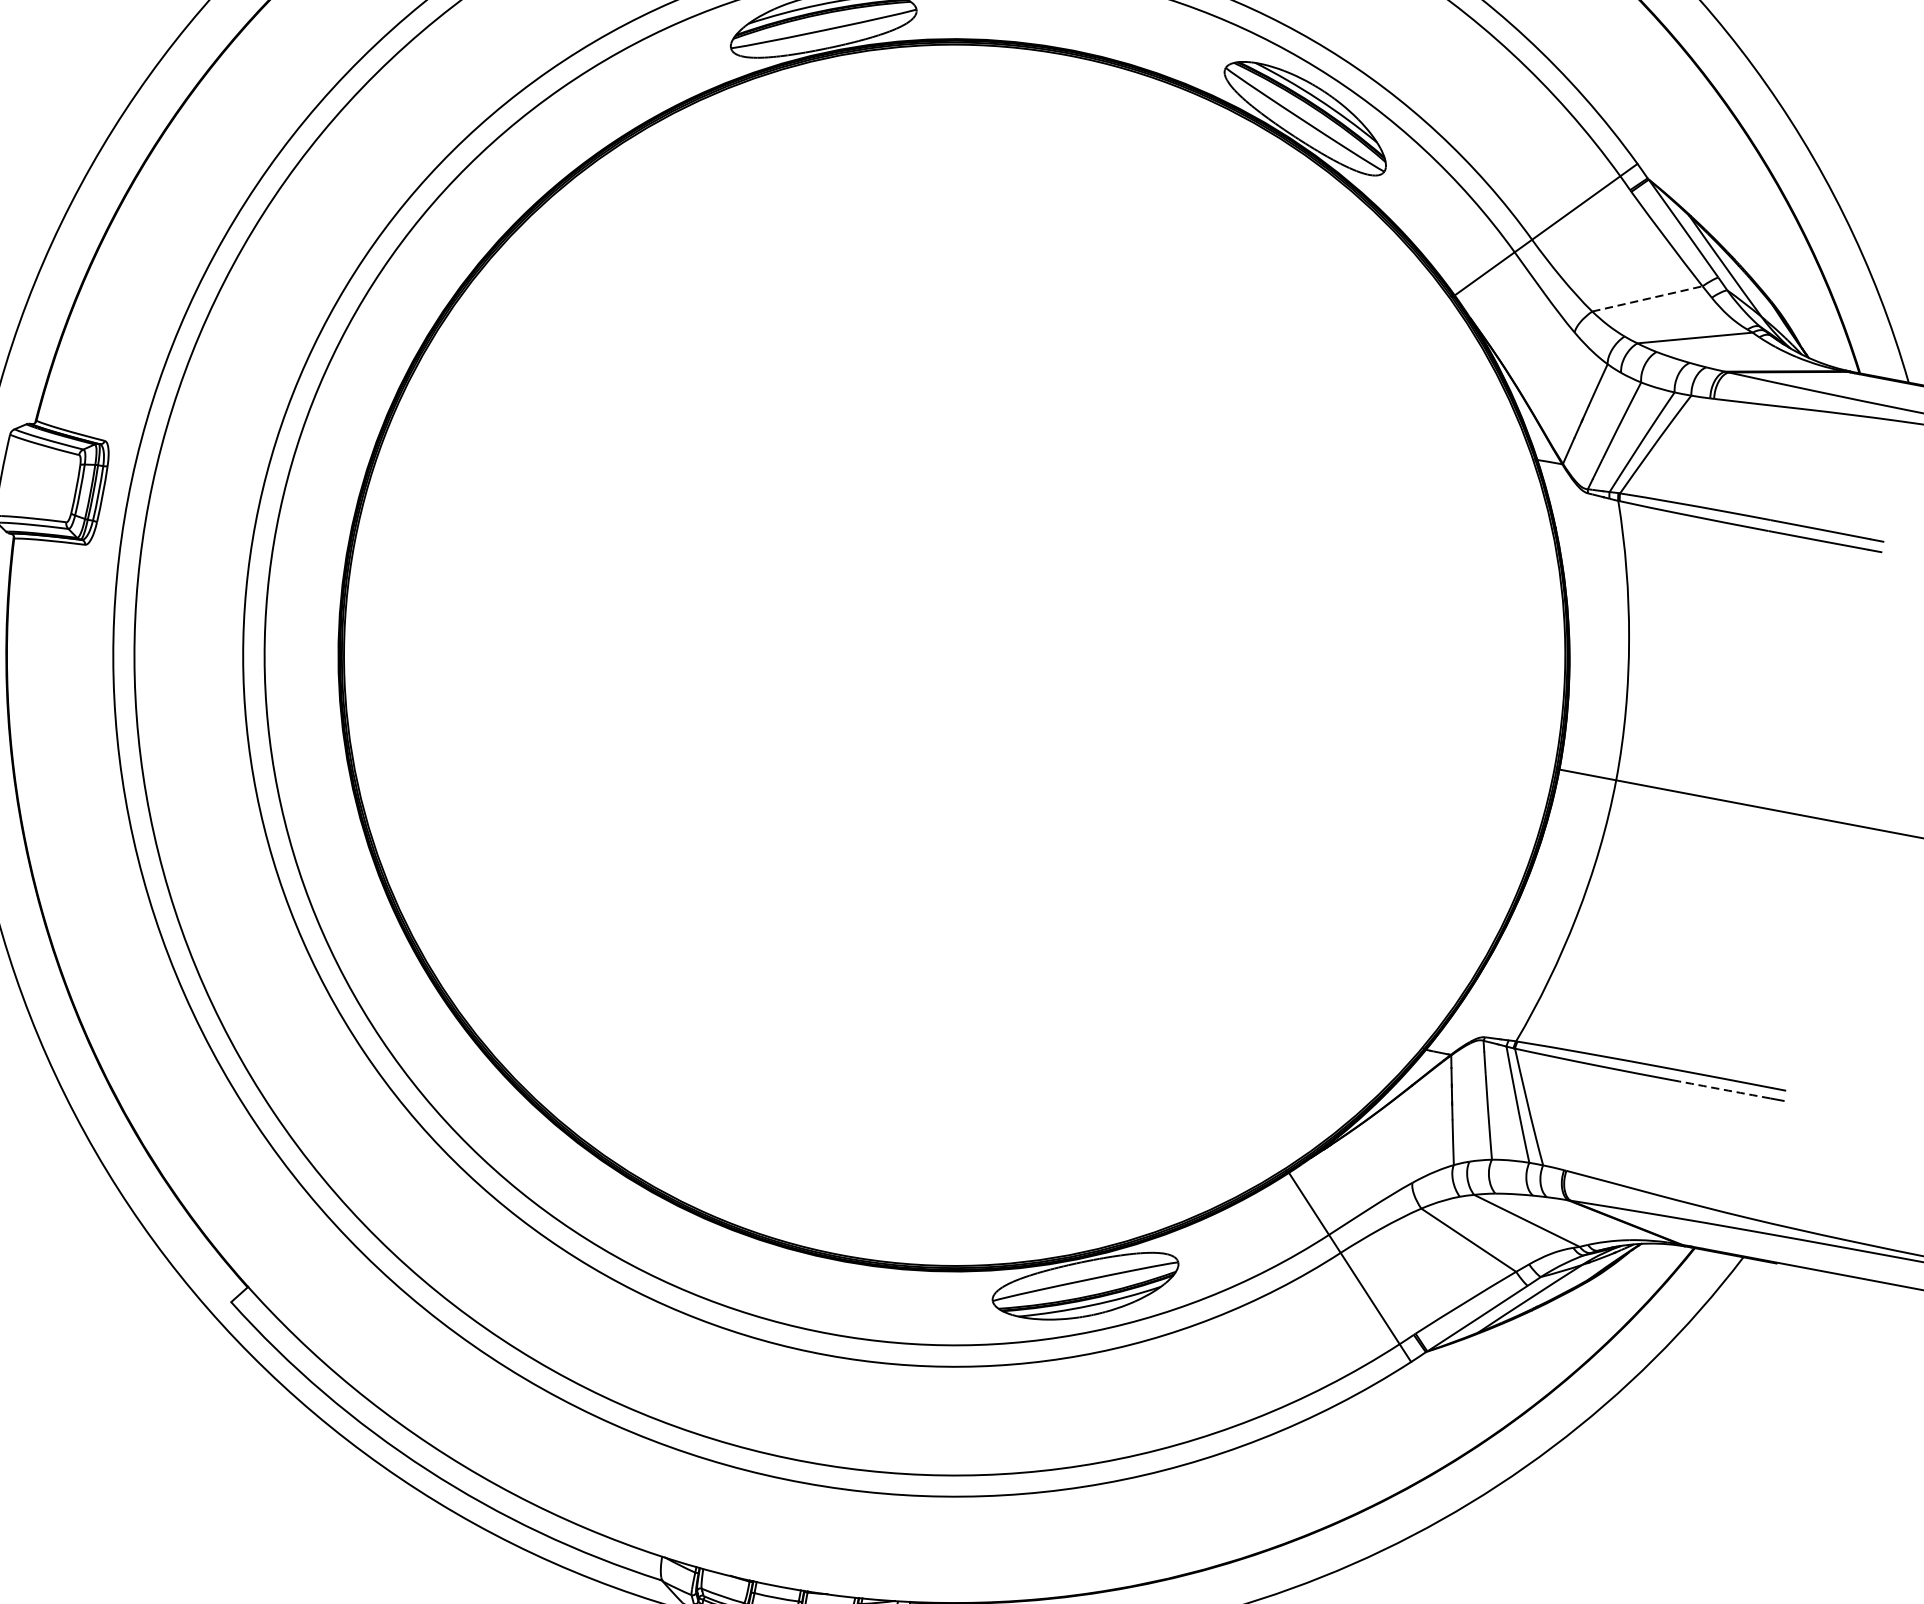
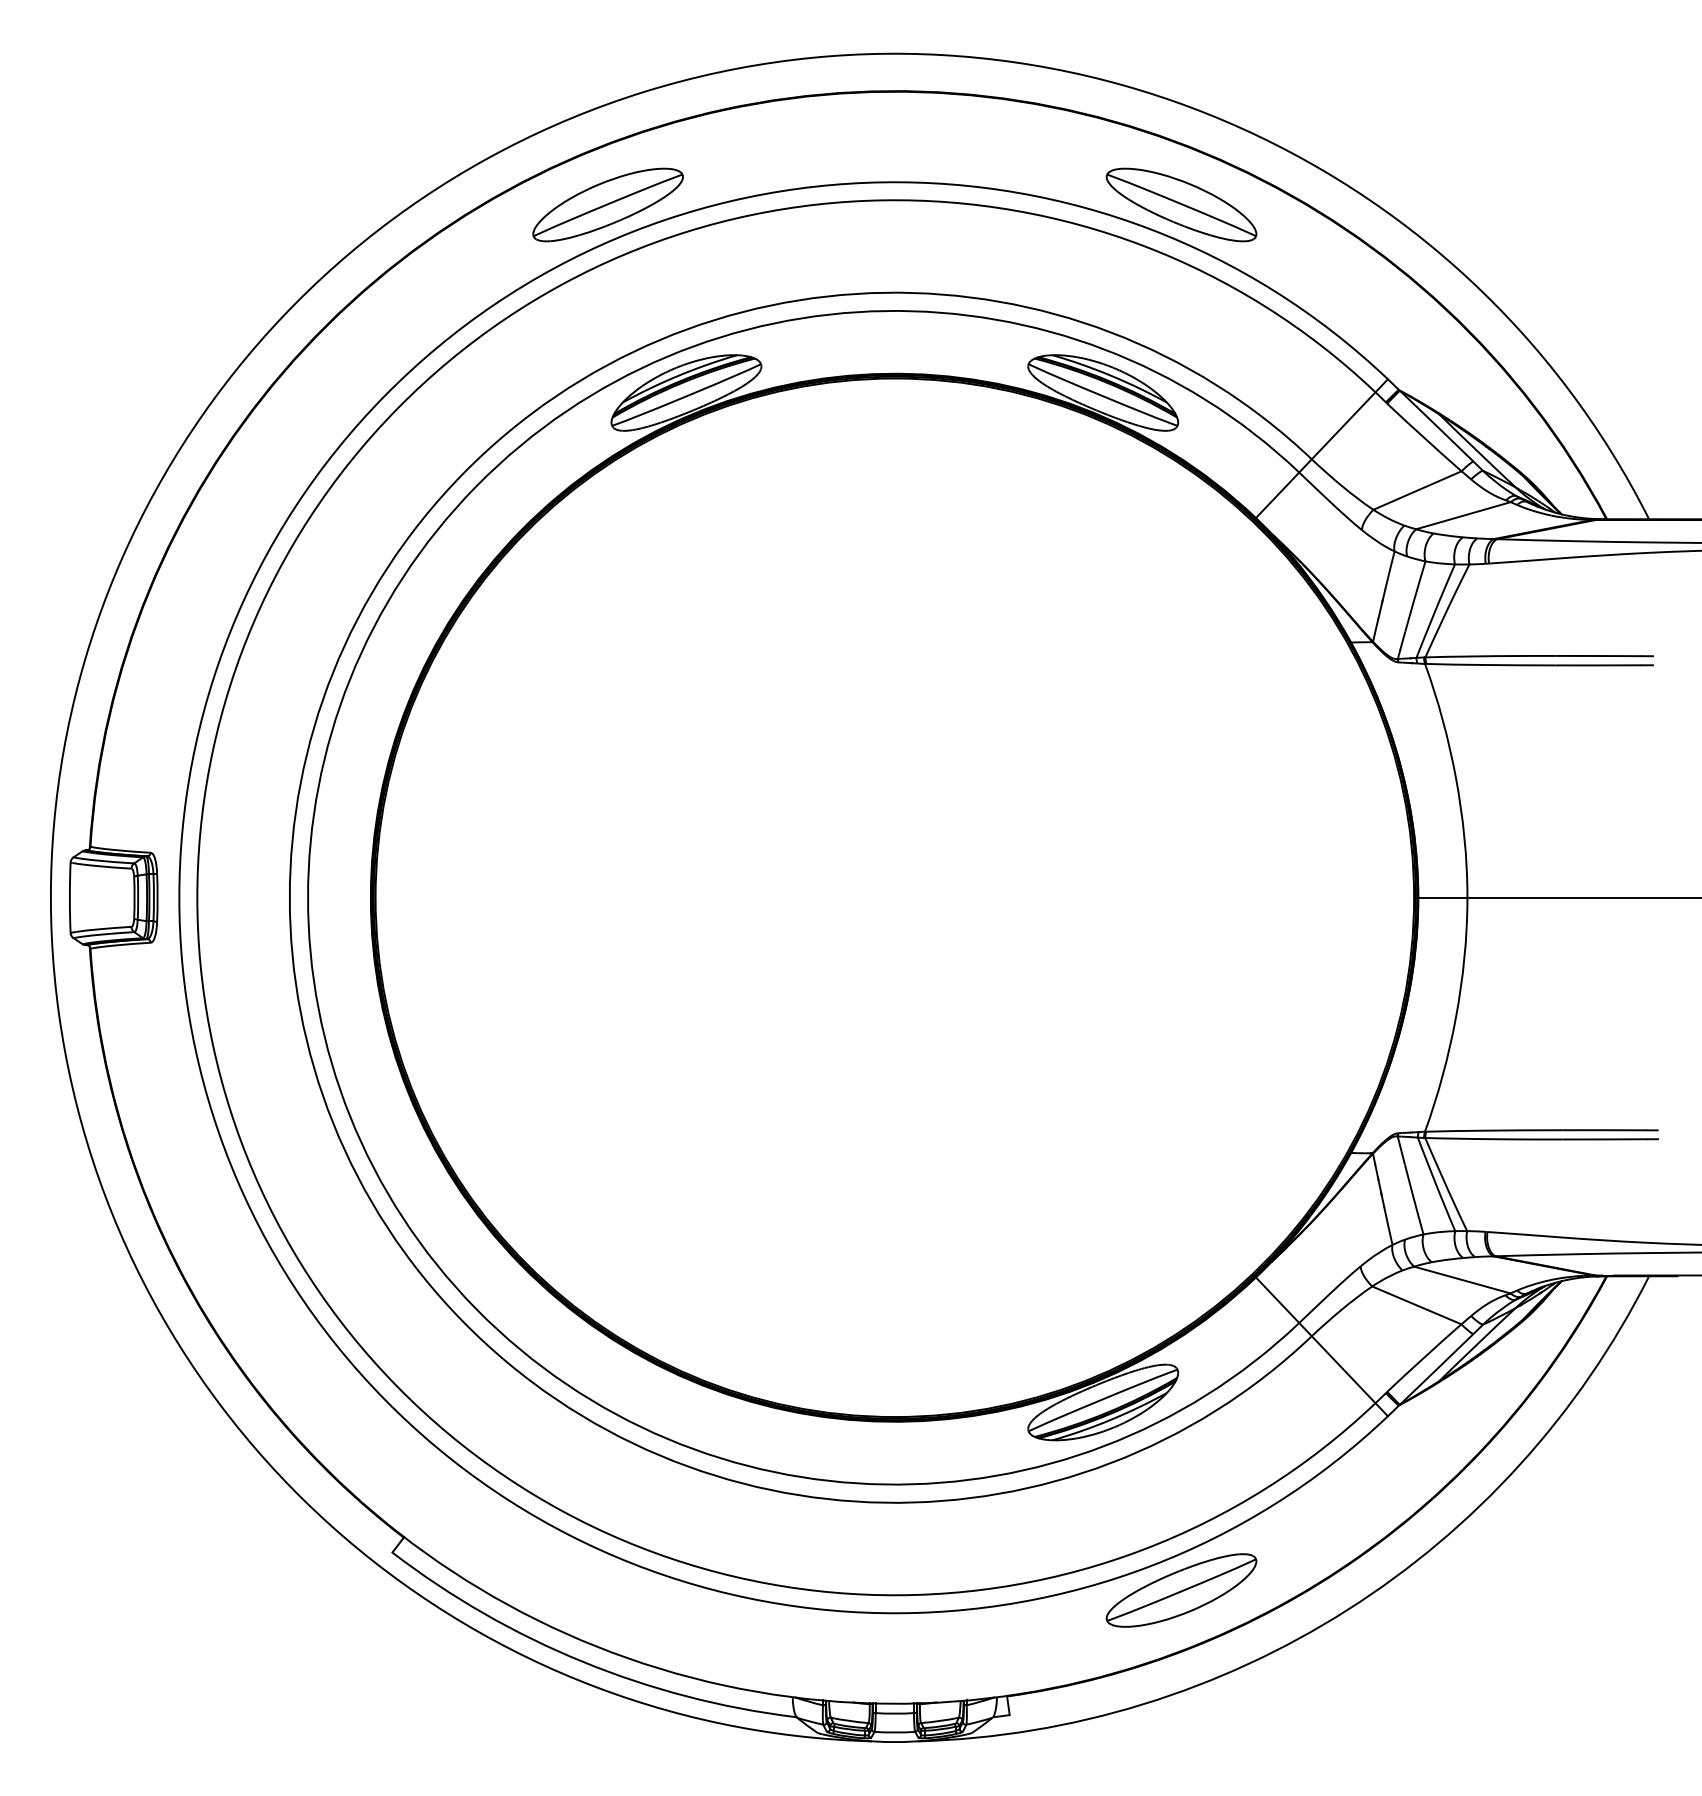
line: (1647, 298) -> (1417, 490), dashed -> solid
arc: (1721, 1089) -> (1604, 1139), dashed -> solid
part: (1134, 1518) -> (1181, 1590), added

